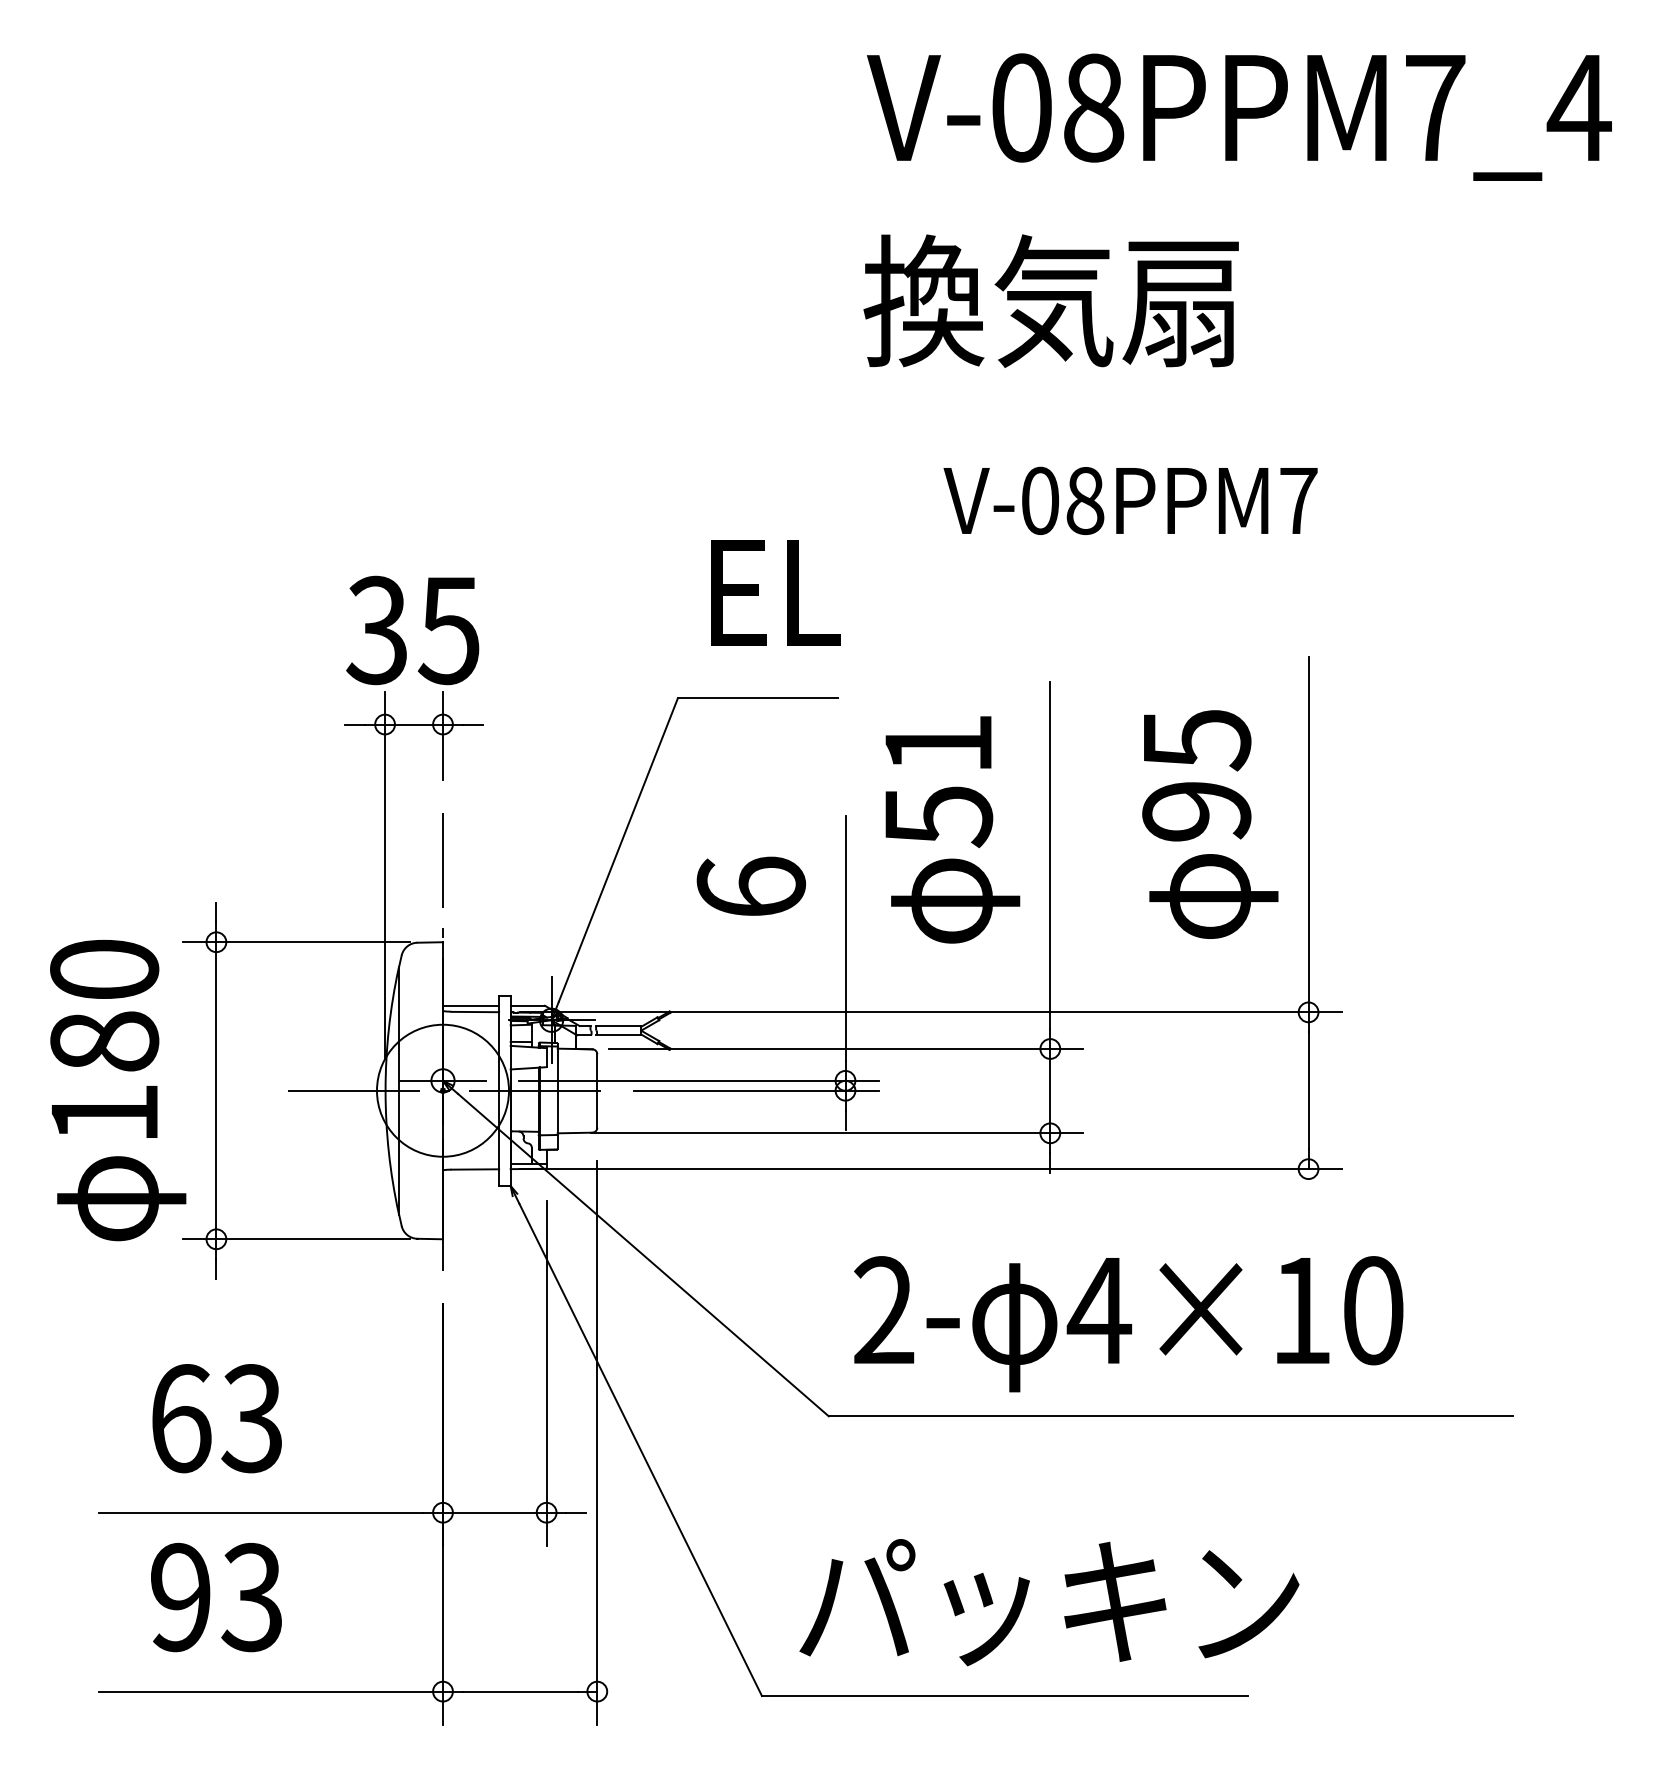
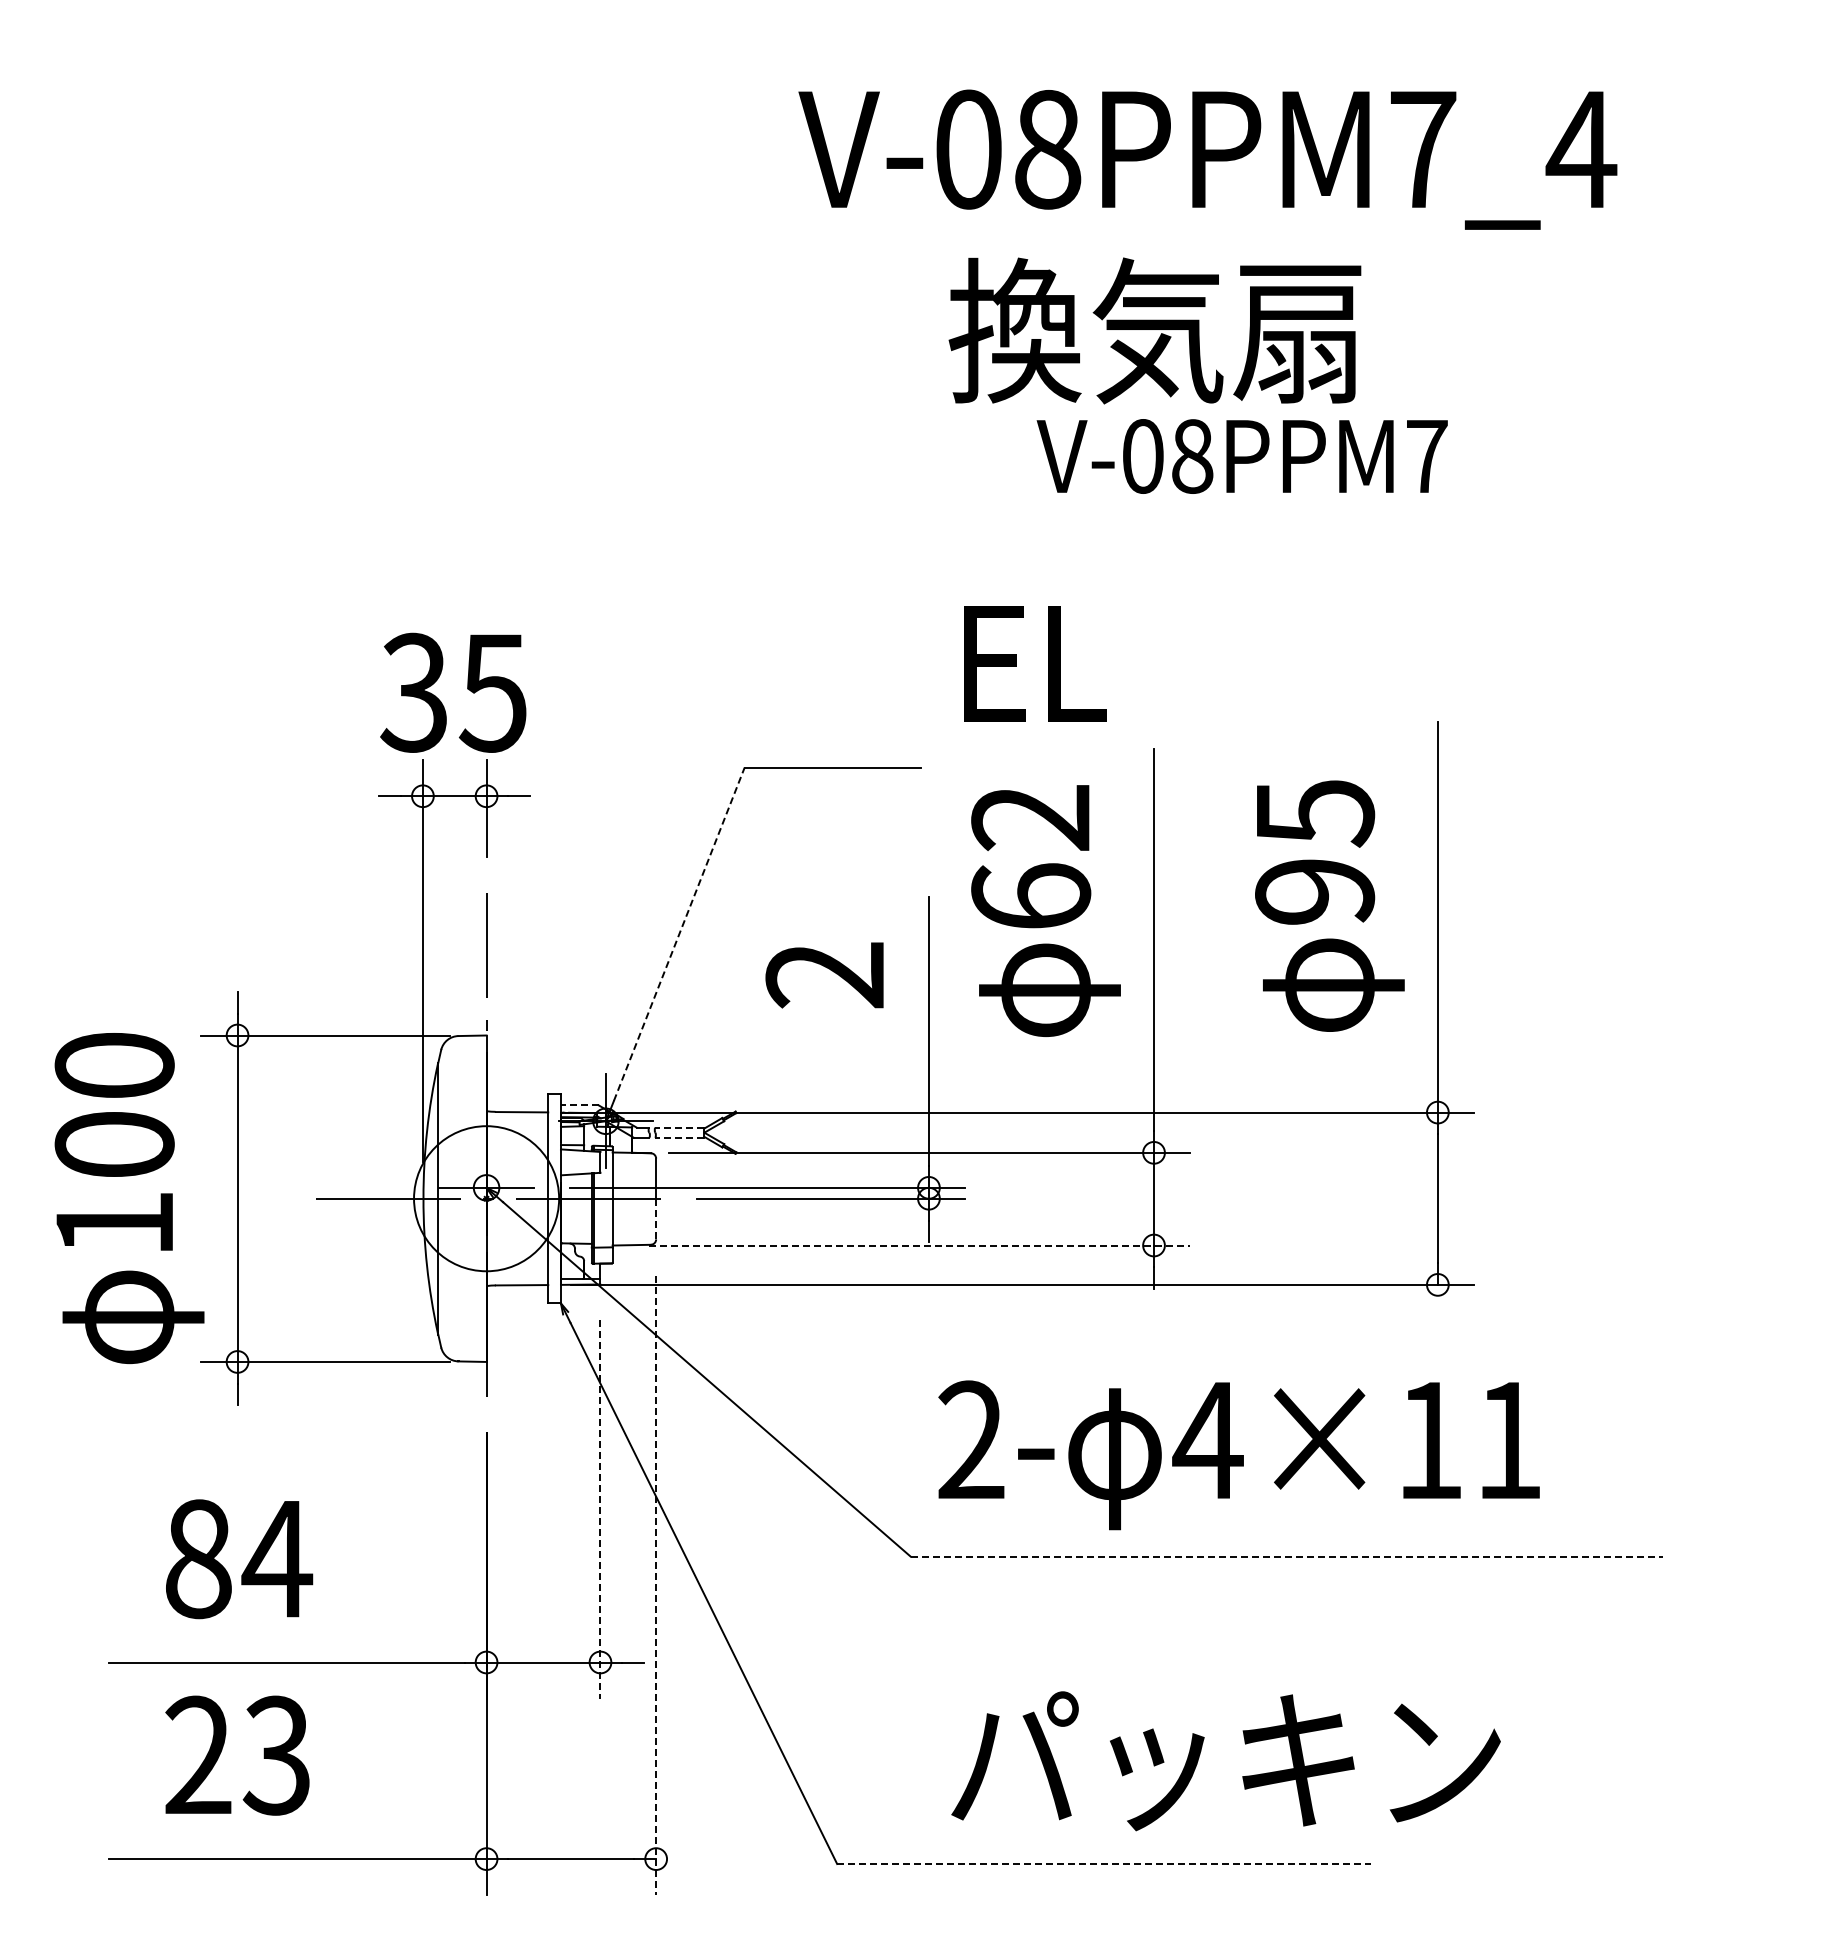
text: (1239, 116) -> (1207, 159), moved
text: (1129, 500) -> (1241, 456), moved
text: (775, 592) -> (1035, 663), moved
text: (938, 781) -> (1031, 858), 51 -> 62
line: (618, 849) -> (679, 933), solid -> dashed
text: (751, 886) -> (825, 974), 6 -> 2
line: (471, 1005) -> (517, 1105), removed
line: (527, 1005) -> (579, 1105), solid -> dashed
line: (618, 1025) -> (679, 1127), solid -> dashed
line: (618, 1035) -> (679, 1137), solid -> dashed
text: (104, 1041) -> (114, 1144), 180 -> 100
line: (597, 1109) -> (656, 1219), solid -> dashed
line: (836, 1133) -> (919, 1245), solid -> dashed
text: (1373, 1310) -> (1509, 1440), 4×10 -> 4×11
line: (546, 1373) -> (600, 1509), solid -> dashed
line: (1171, 1416) -> (1287, 1556), solid -> dashed
text: (218, 1419) -> (239, 1559), 63 -> 84
line: (597, 1442) -> (656, 1585), solid -> dashed
text: (180, 1597) -> (198, 1755), 93 -> 23
text: (1048, 1602) -> (1225, 1761), moved
line: (1005, 1696) -> (1104, 1864), solid -> dashed

